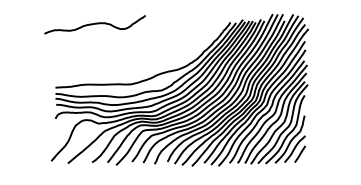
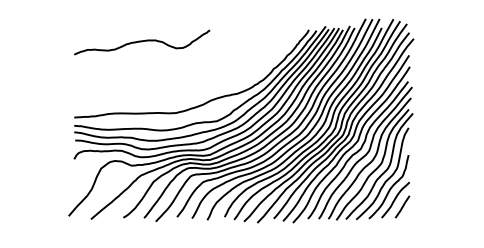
curve: (94, 24) -> (141, 42), moved

